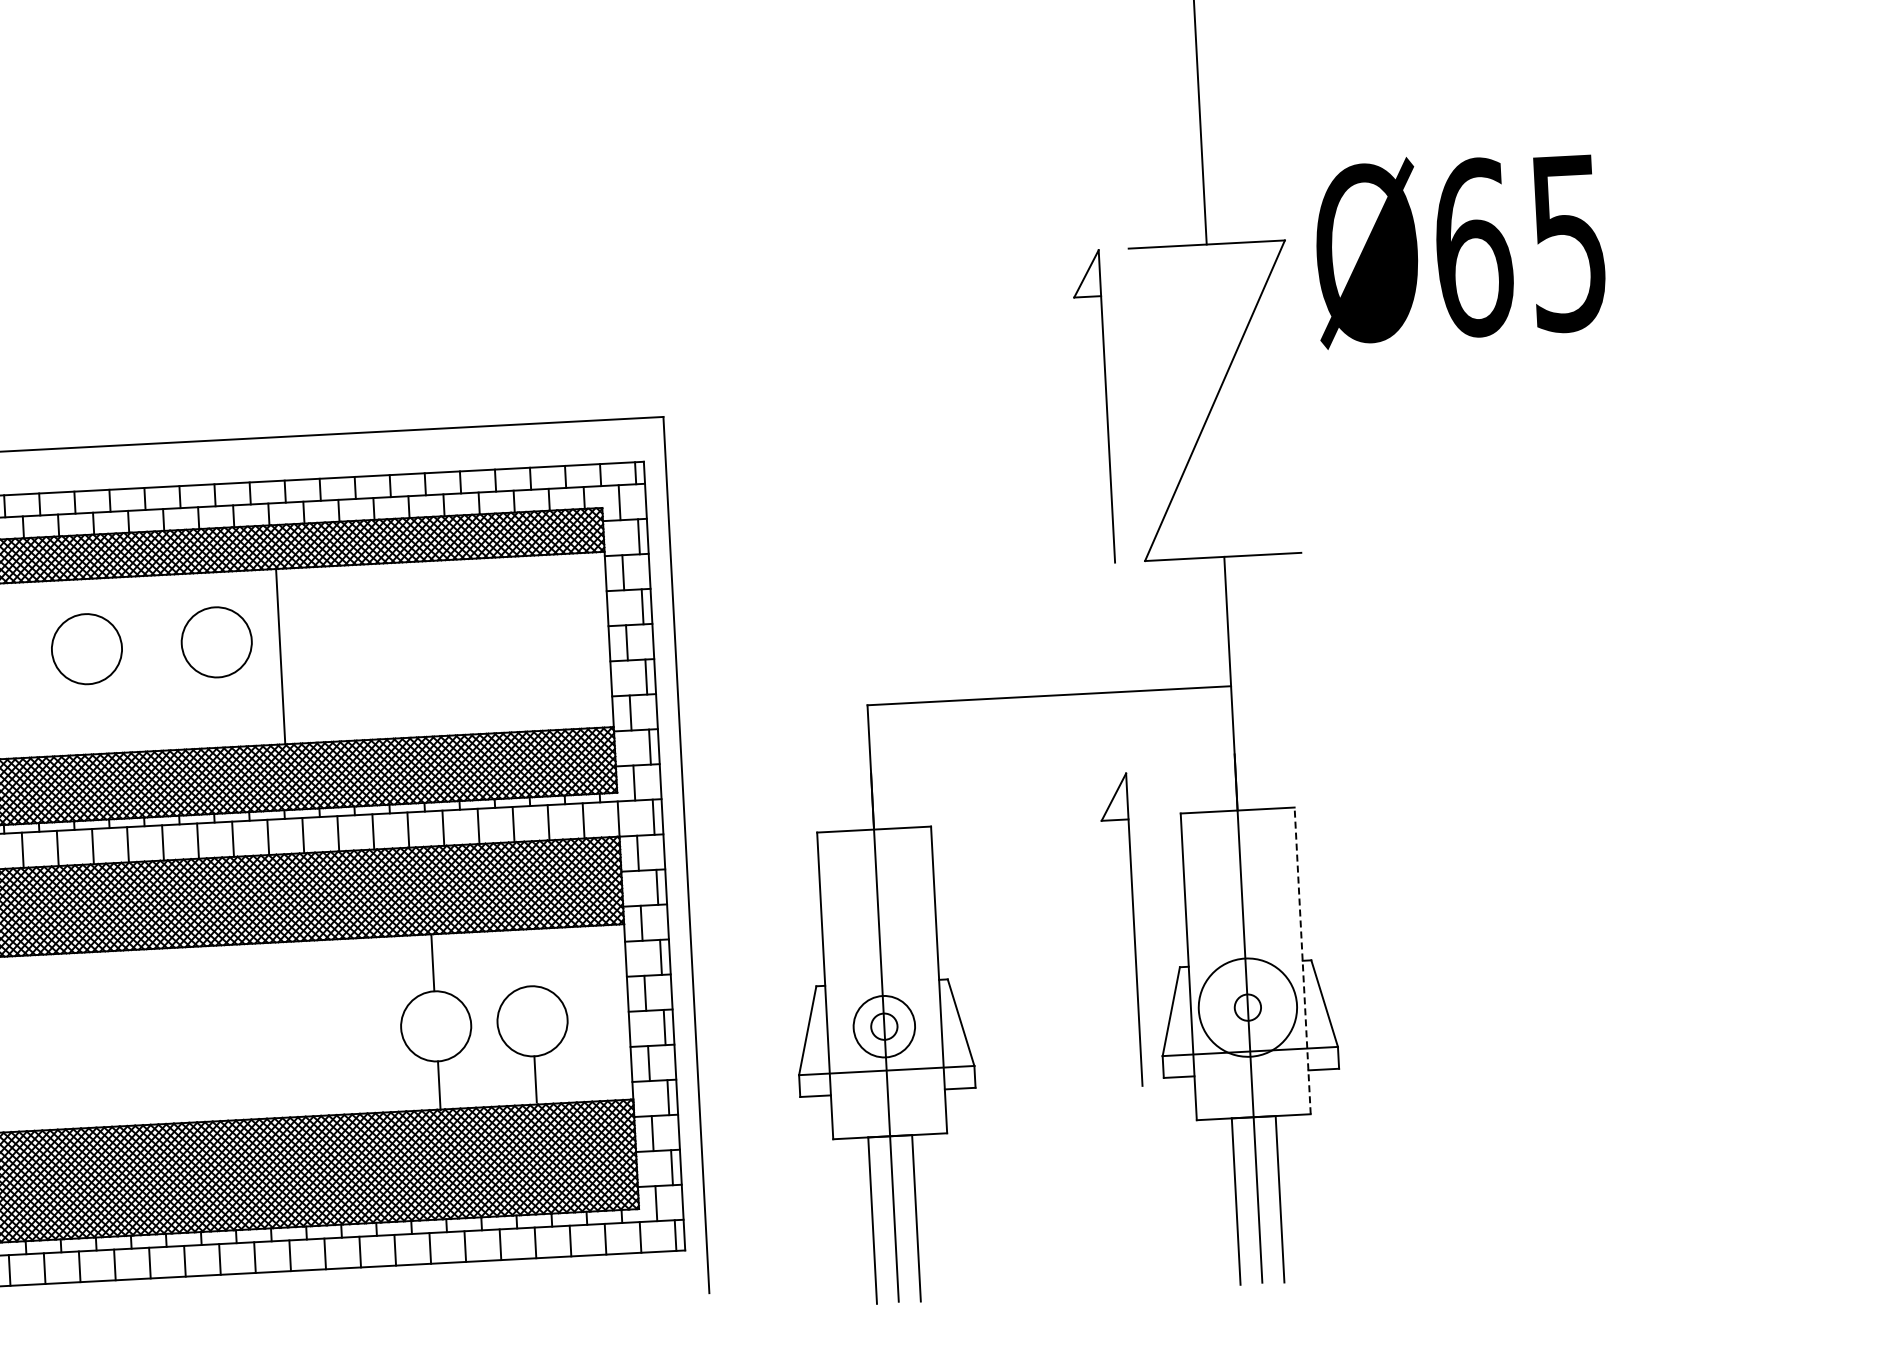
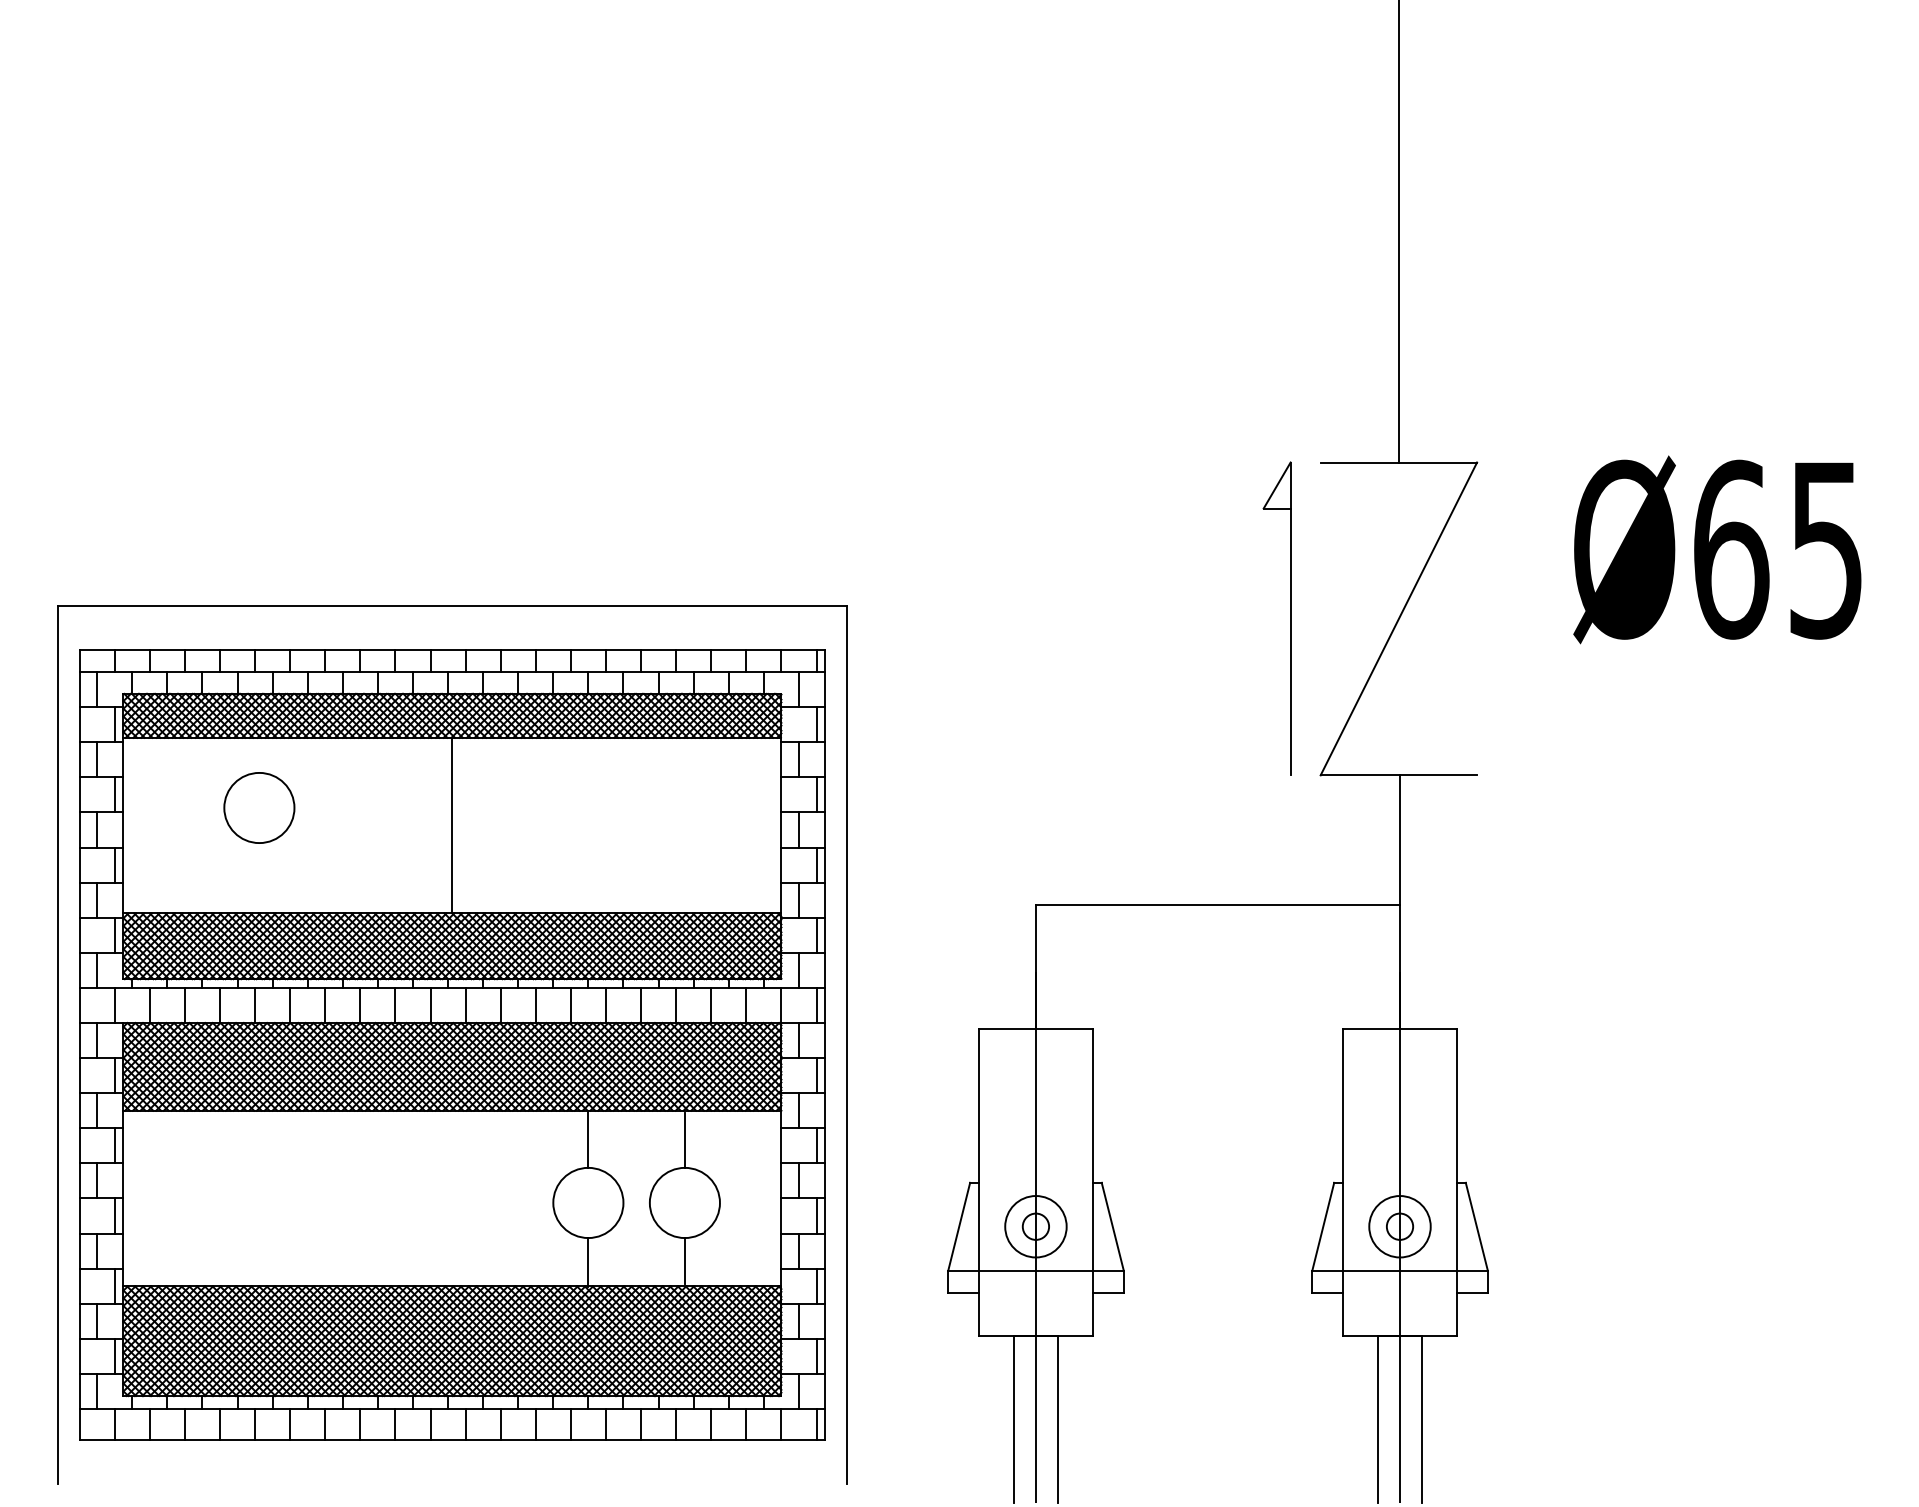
text: (1459, 248) -> (1717, 549), moved
circle: (216, 641) -> (389, 807), removed
part: (1134, 929) -> (1290, 1142), removed
line: (528, 957) -> (684, 1139), added
line: (1303, 960) -> (1457, 1182), dashed -> solid
circle: (1247, 1007) -> (1399, 1226), size x0.62

